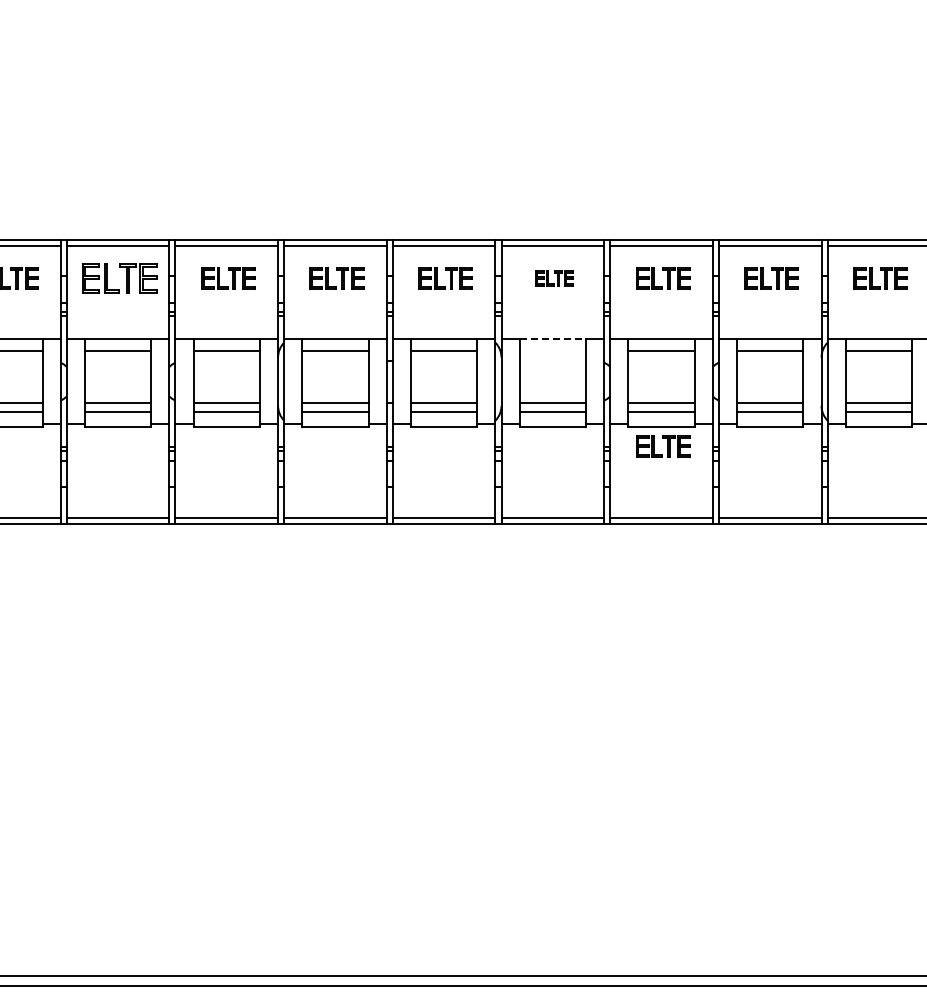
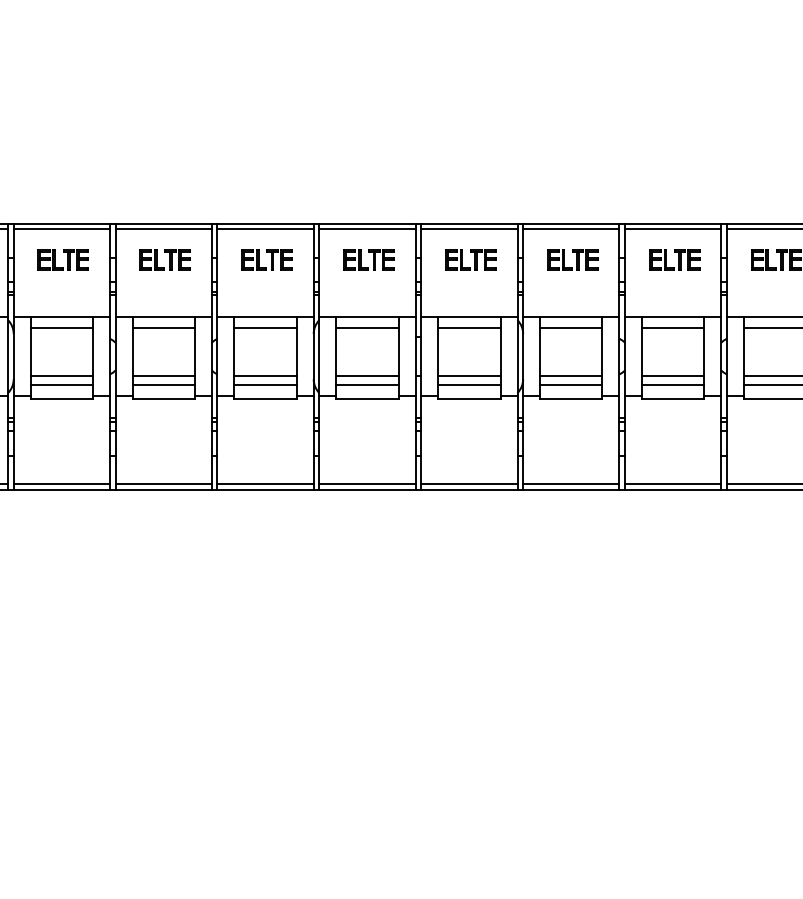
part: (119, 278) -> (165, 259), size x0.71
part: (554, 278) -> (572, 259), size x1.43
line: (553, 339) -> (571, 317), dashed -> solid
line: (552, 351) -> (570, 328), added
part: (663, 446) -> (674, 417), removed

